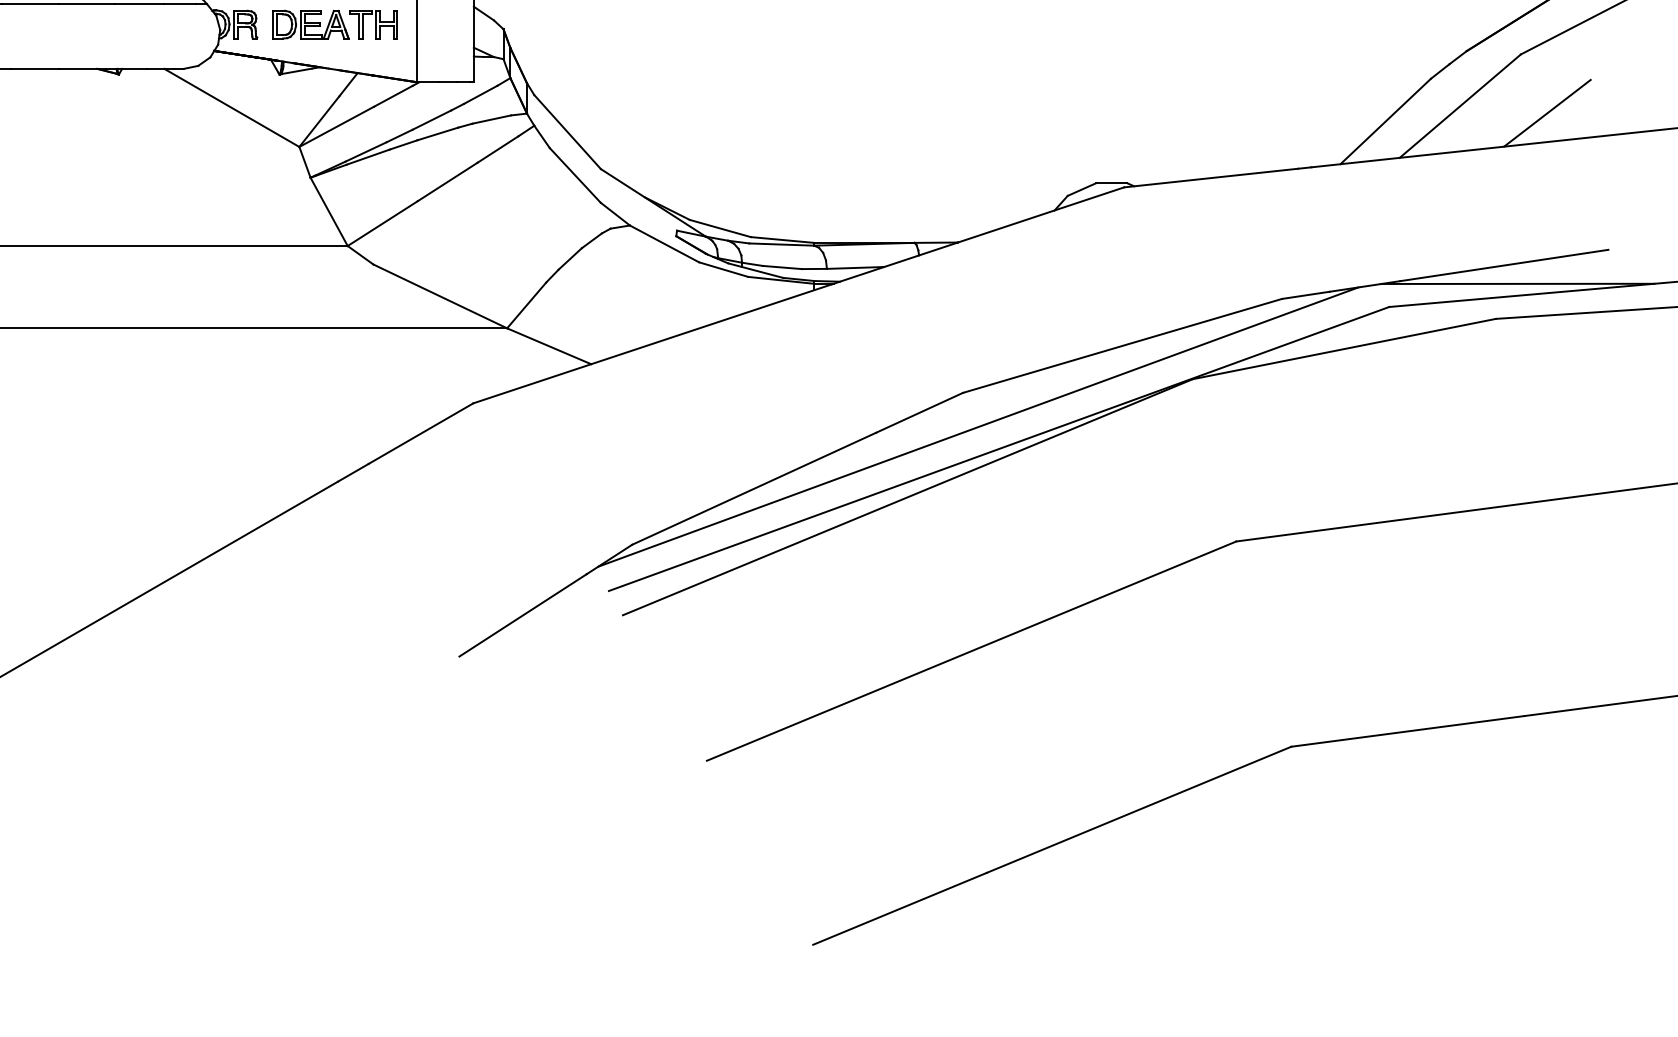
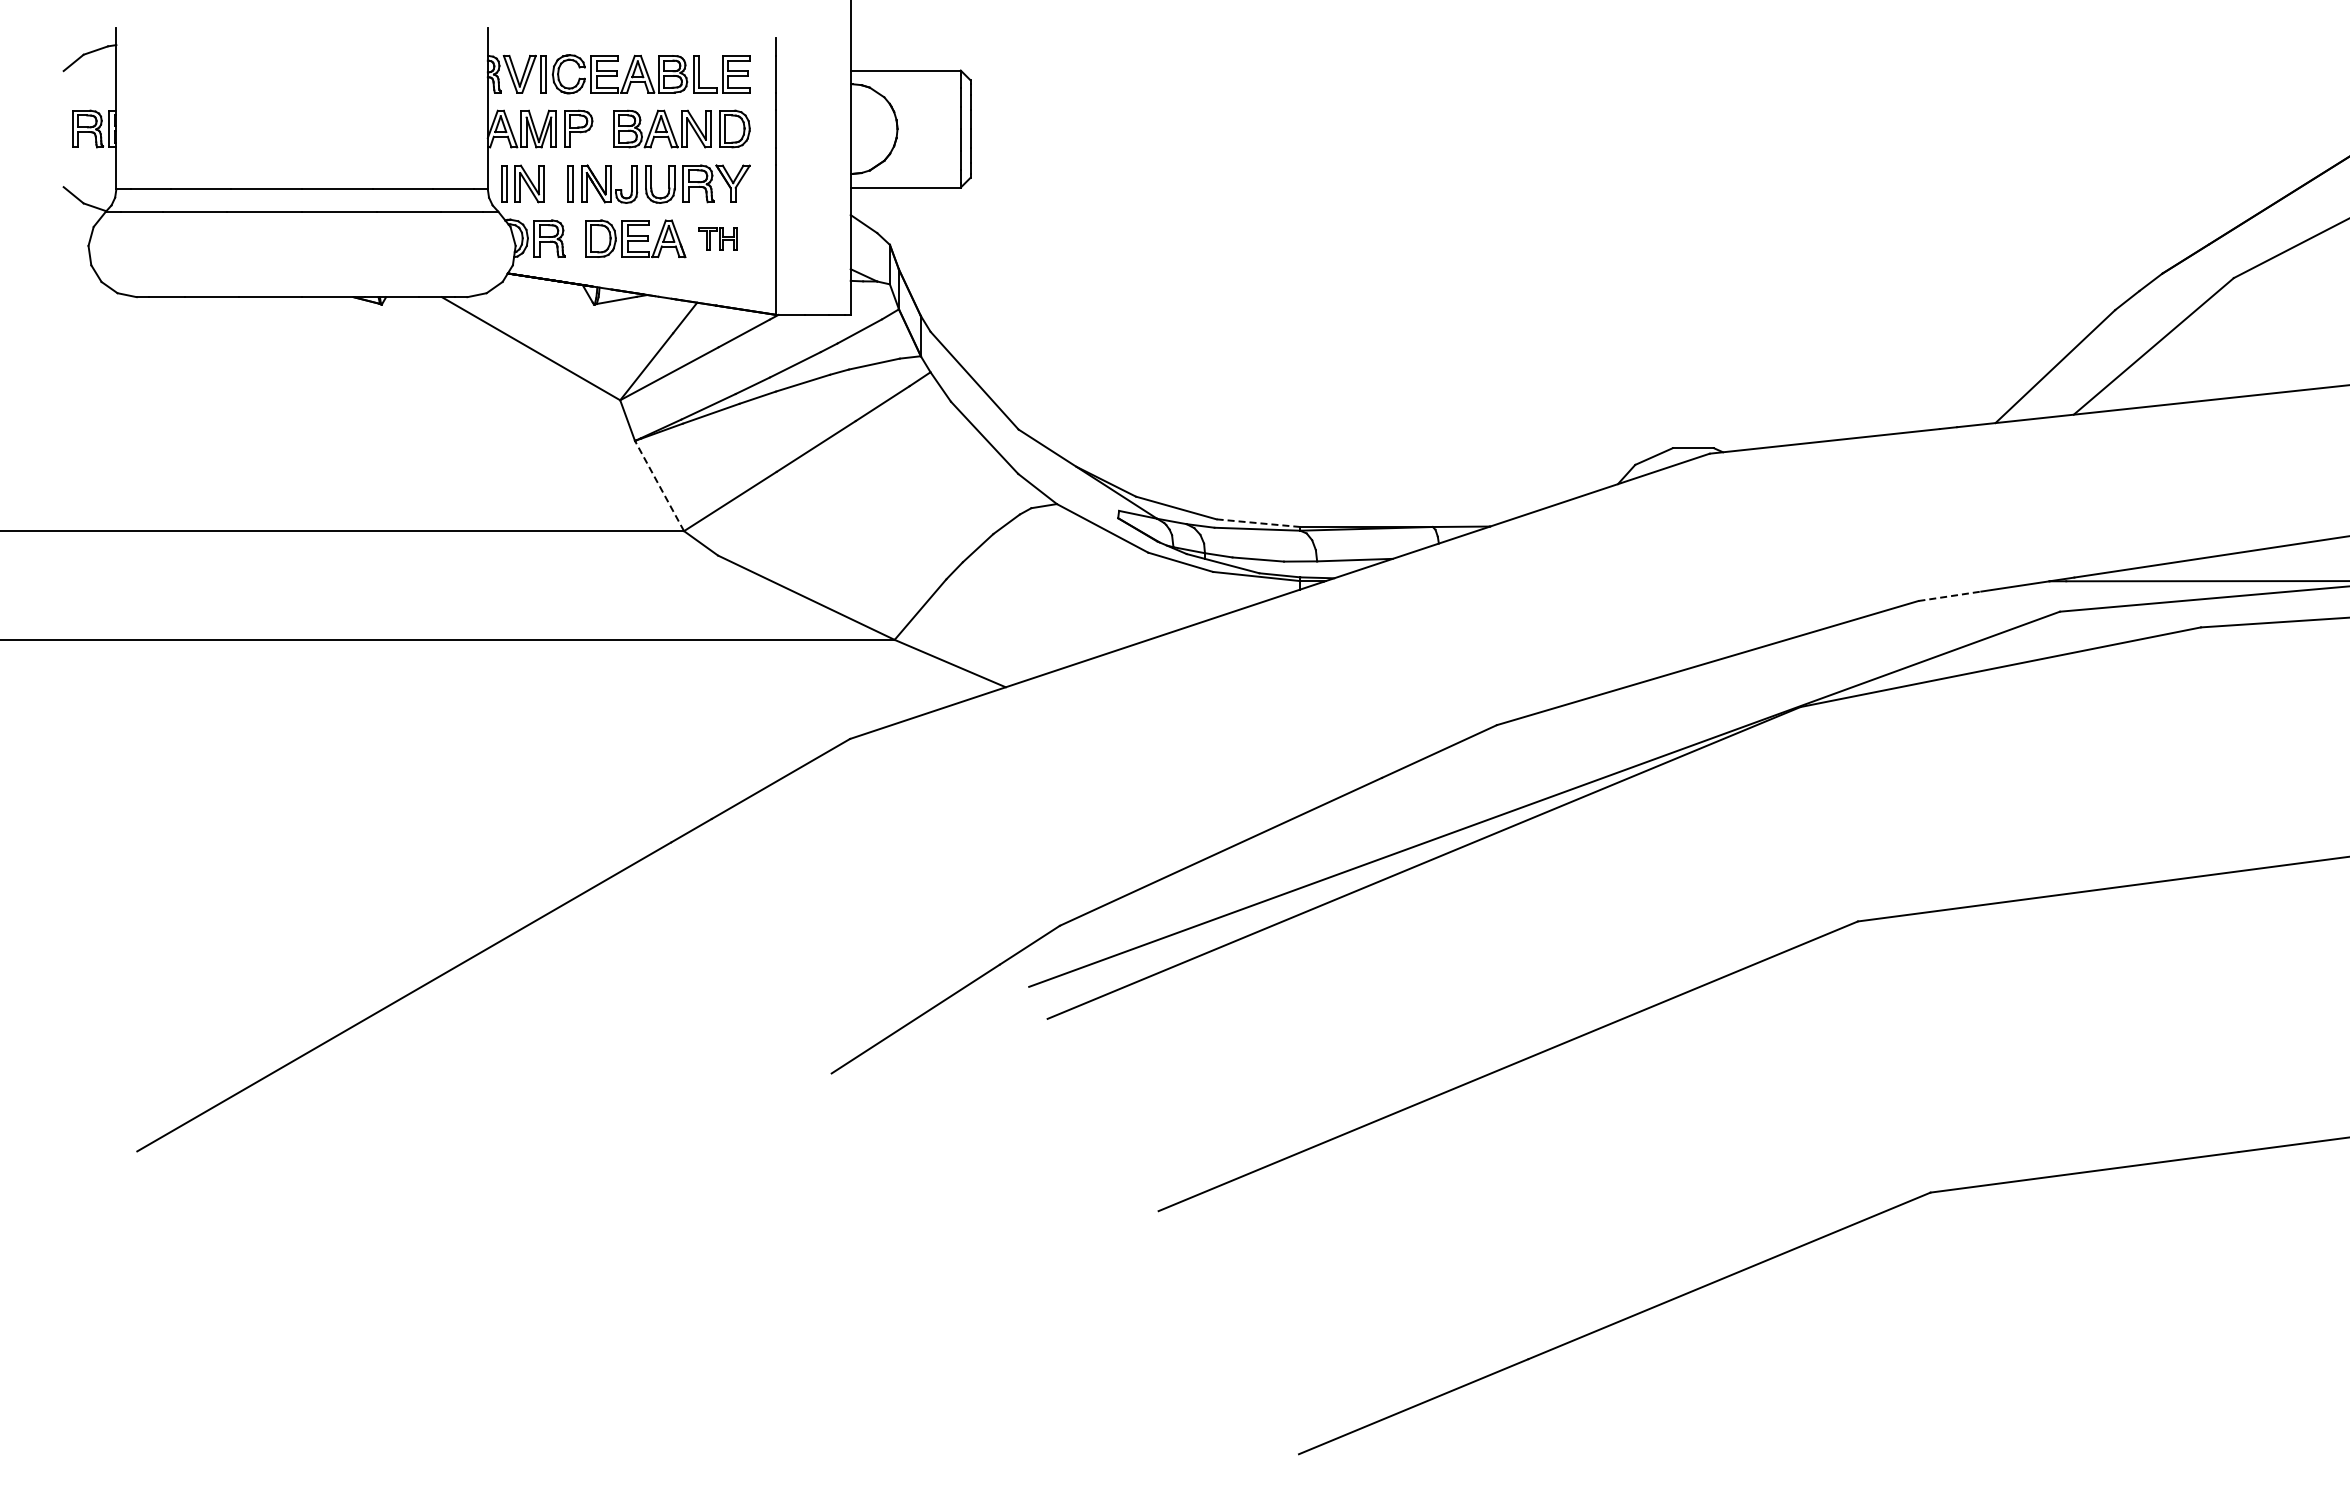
part: (373, 24) -> (718, 238), size x0.6
line: (1547, 113) -> (2268, 355), removed
line: (329, 211) -> (659, 485), solid -> dashed
line: (781, 240) -> (1257, 523), solid -> dashed
line: (1305, 295) -> (1949, 596), solid -> dashed
line: (978, 426) -> (1517, 769), removed

